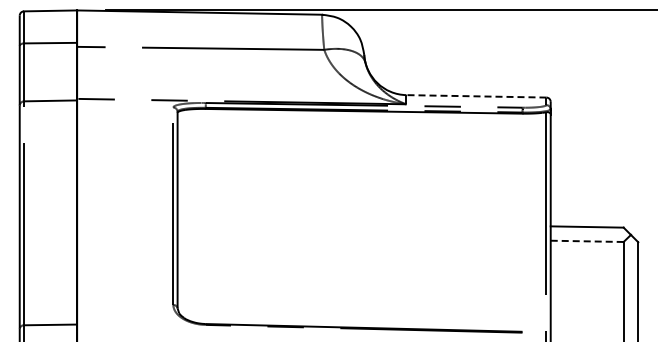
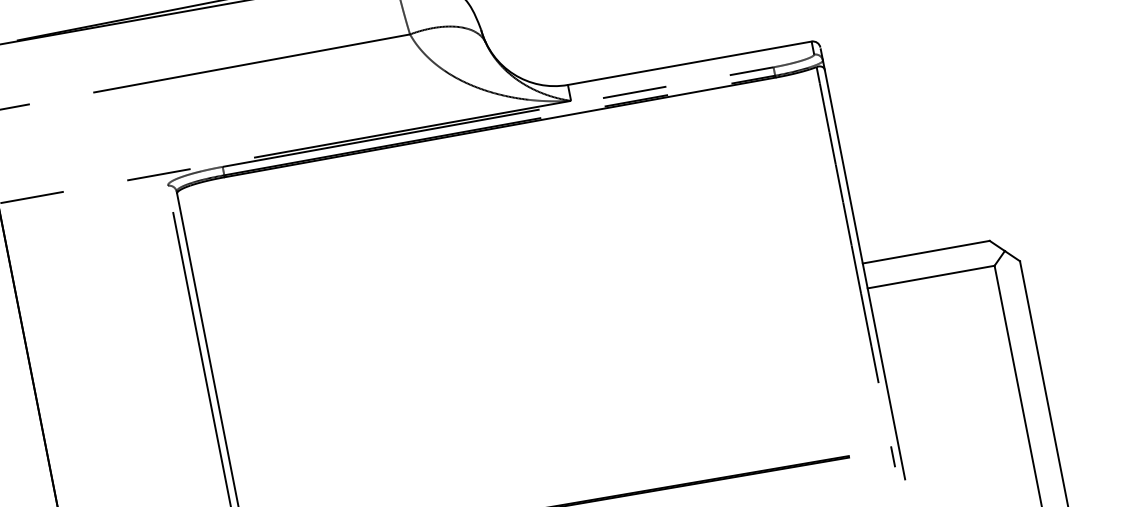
line: (475, 96) -> (688, 63), dashed -> solid
line: (587, 241) -> (931, 277), dashed -> solid

